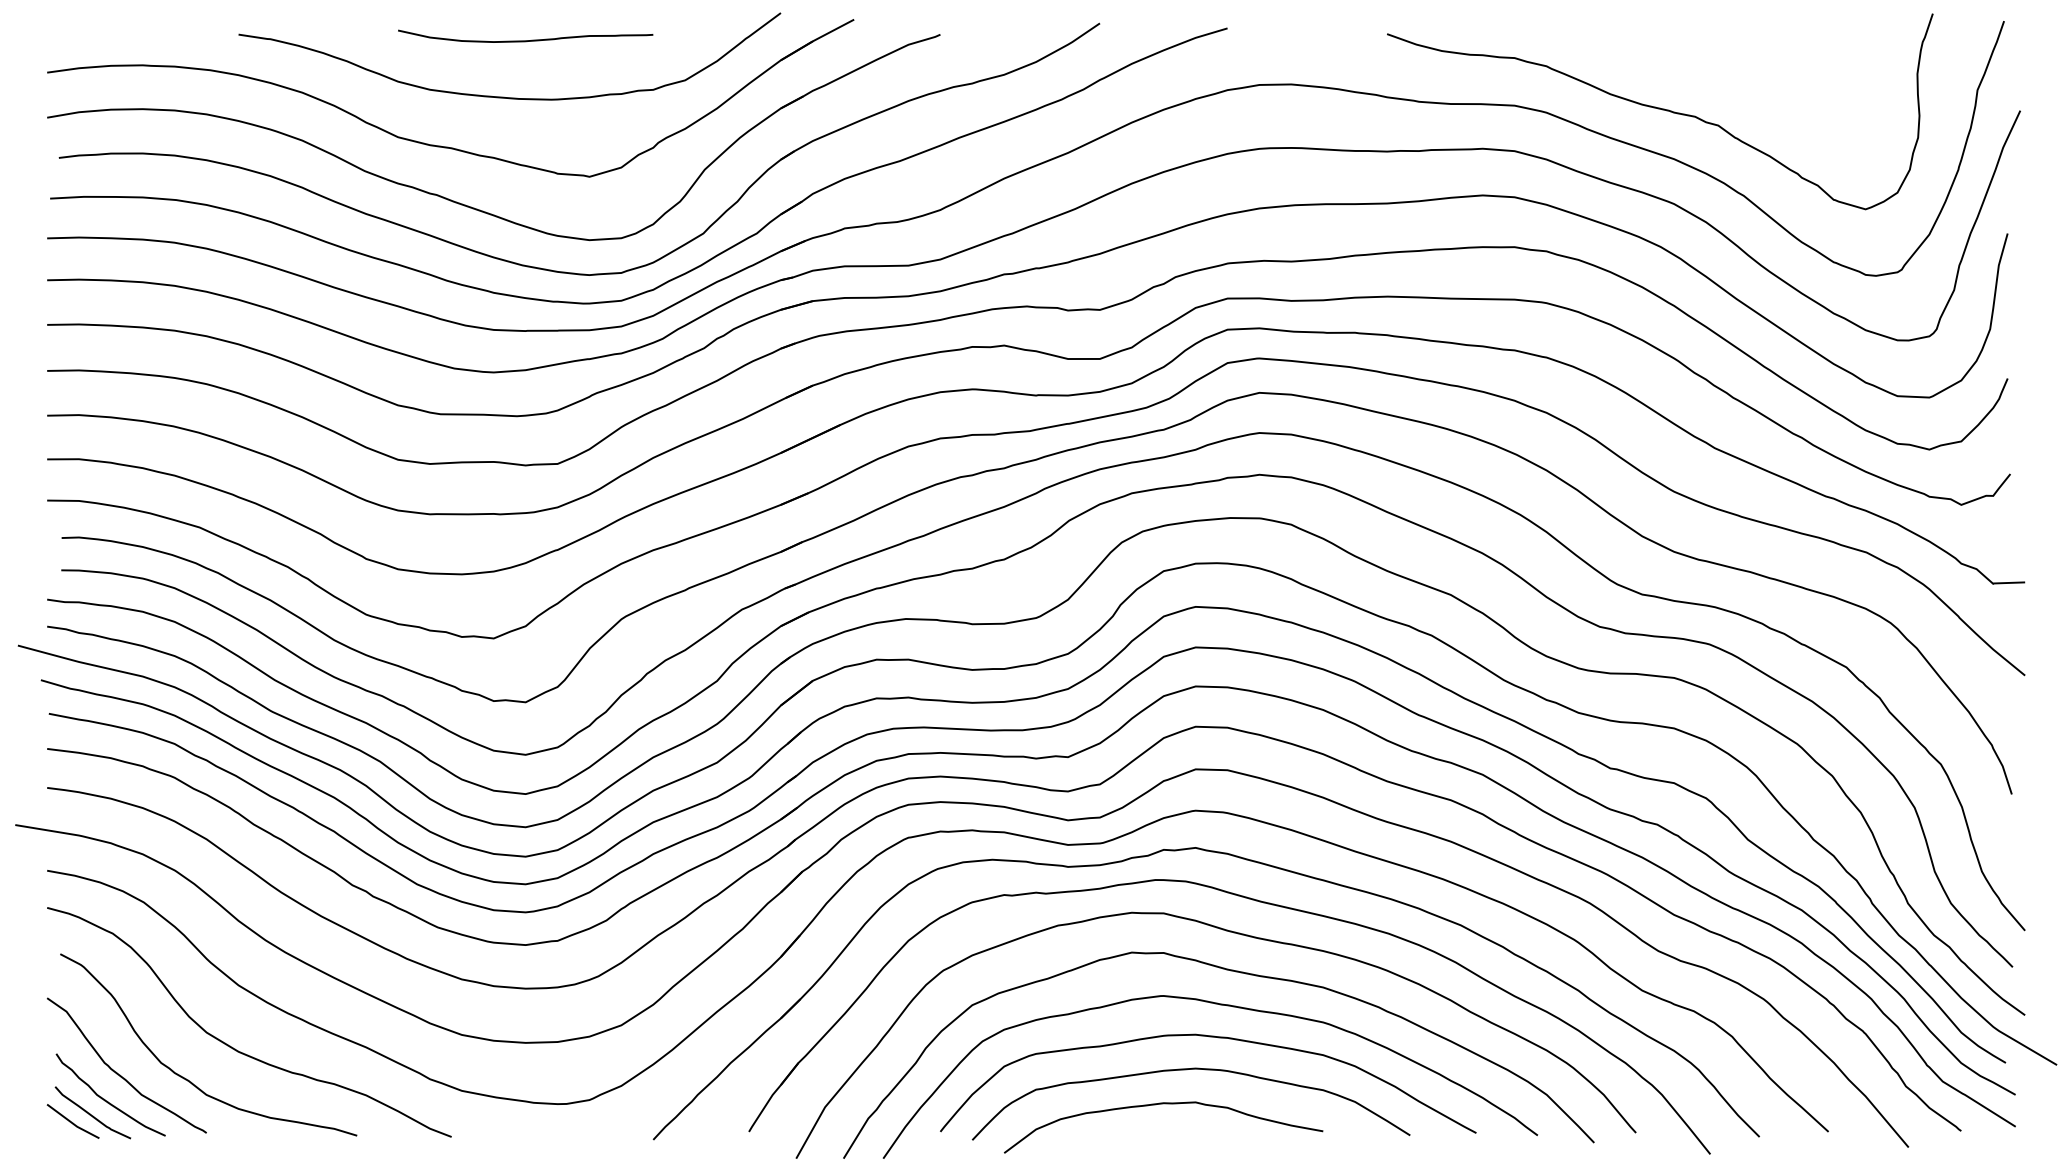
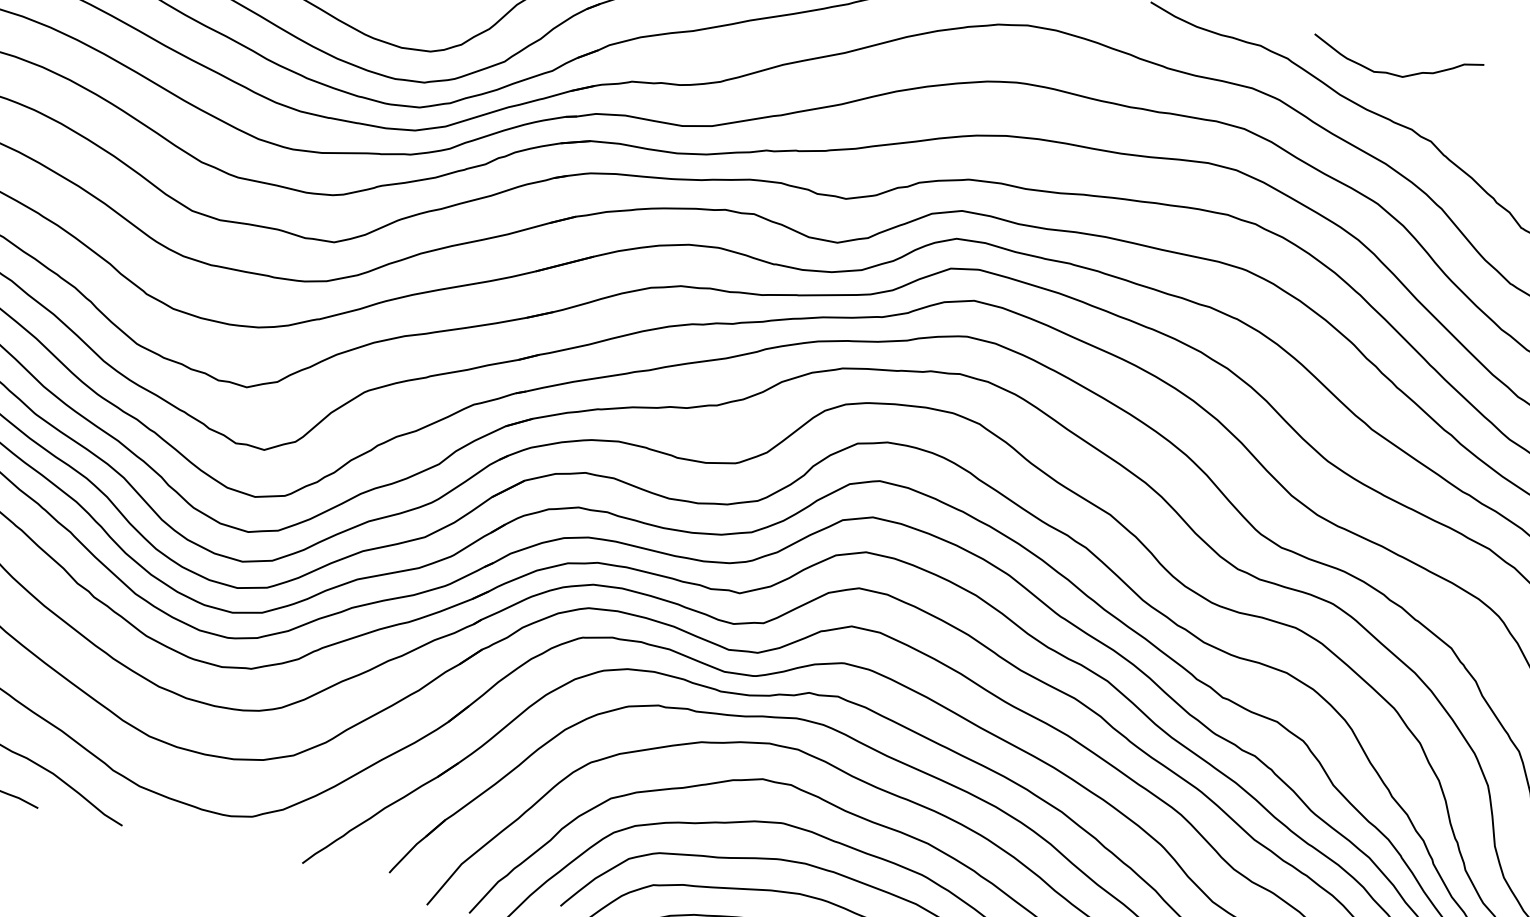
curve: (1664, 60) -> (1394, 73), added

